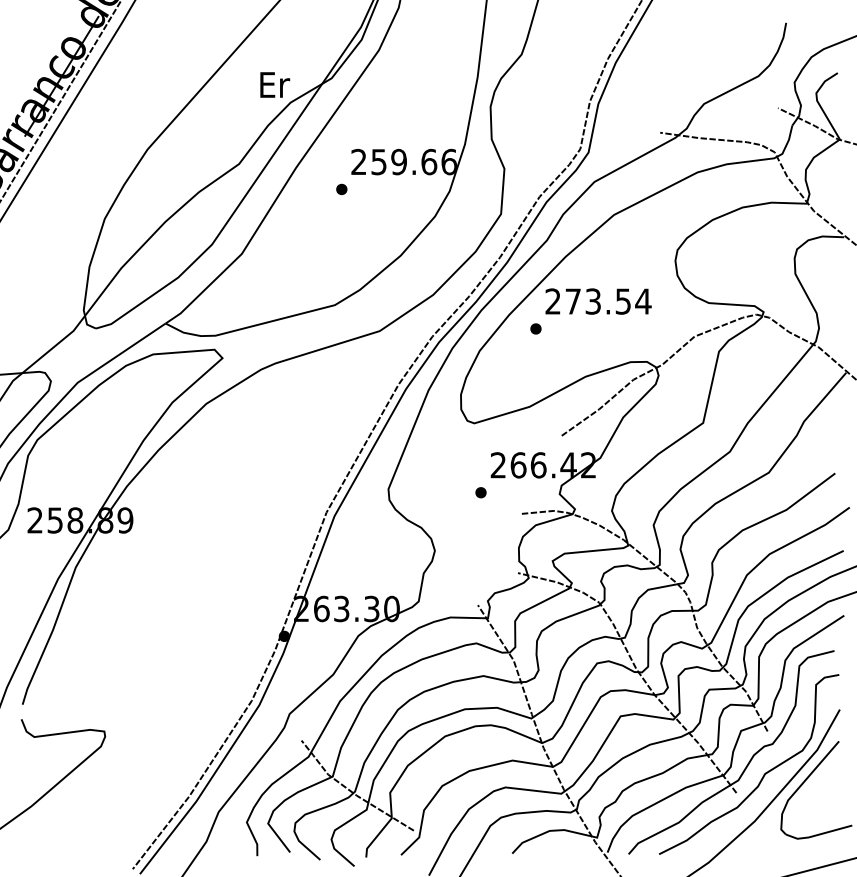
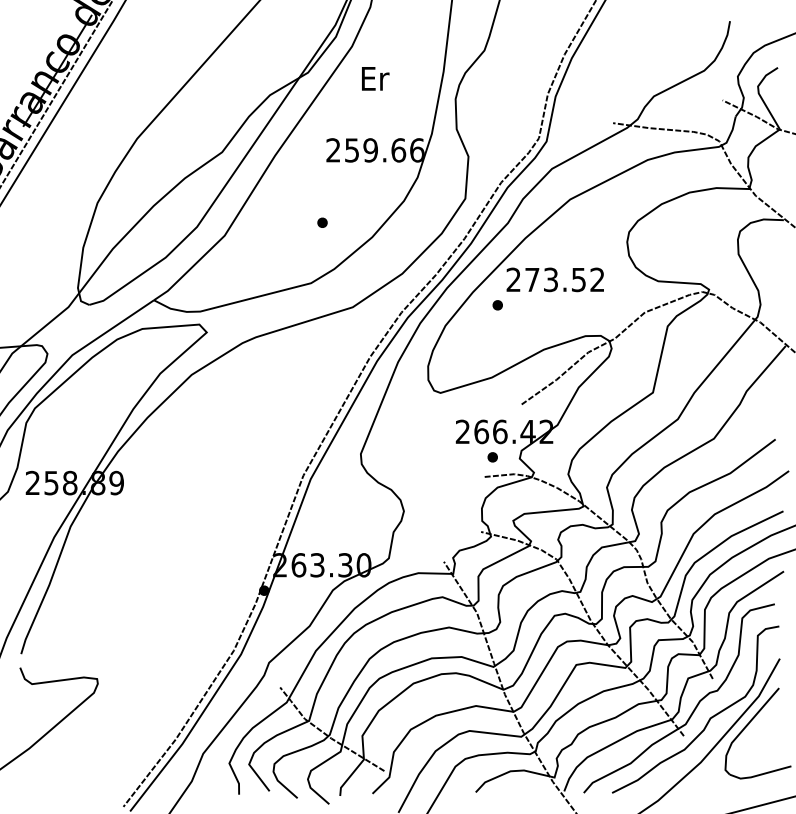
text: (274, 84) -> (375, 78), moved
part: (341, 189) -> (322, 222), moved
text: (643, 301) -> (597, 279), 273.54 -> 273.52
part: (480, 492) -> (492, 457), moved

